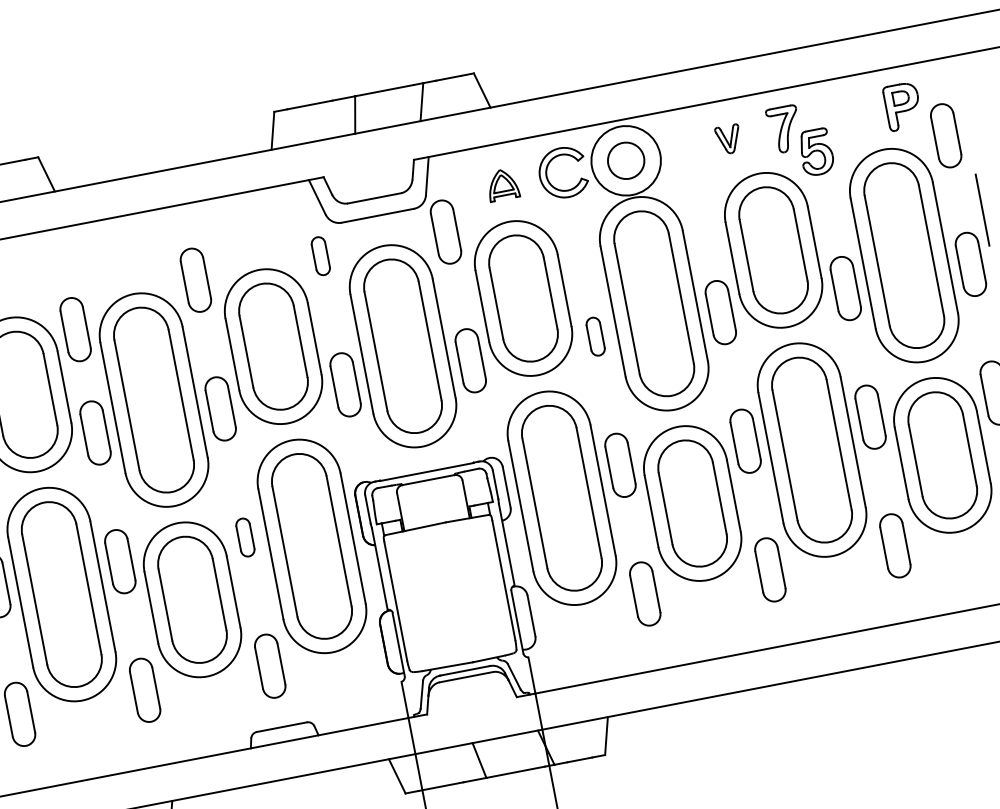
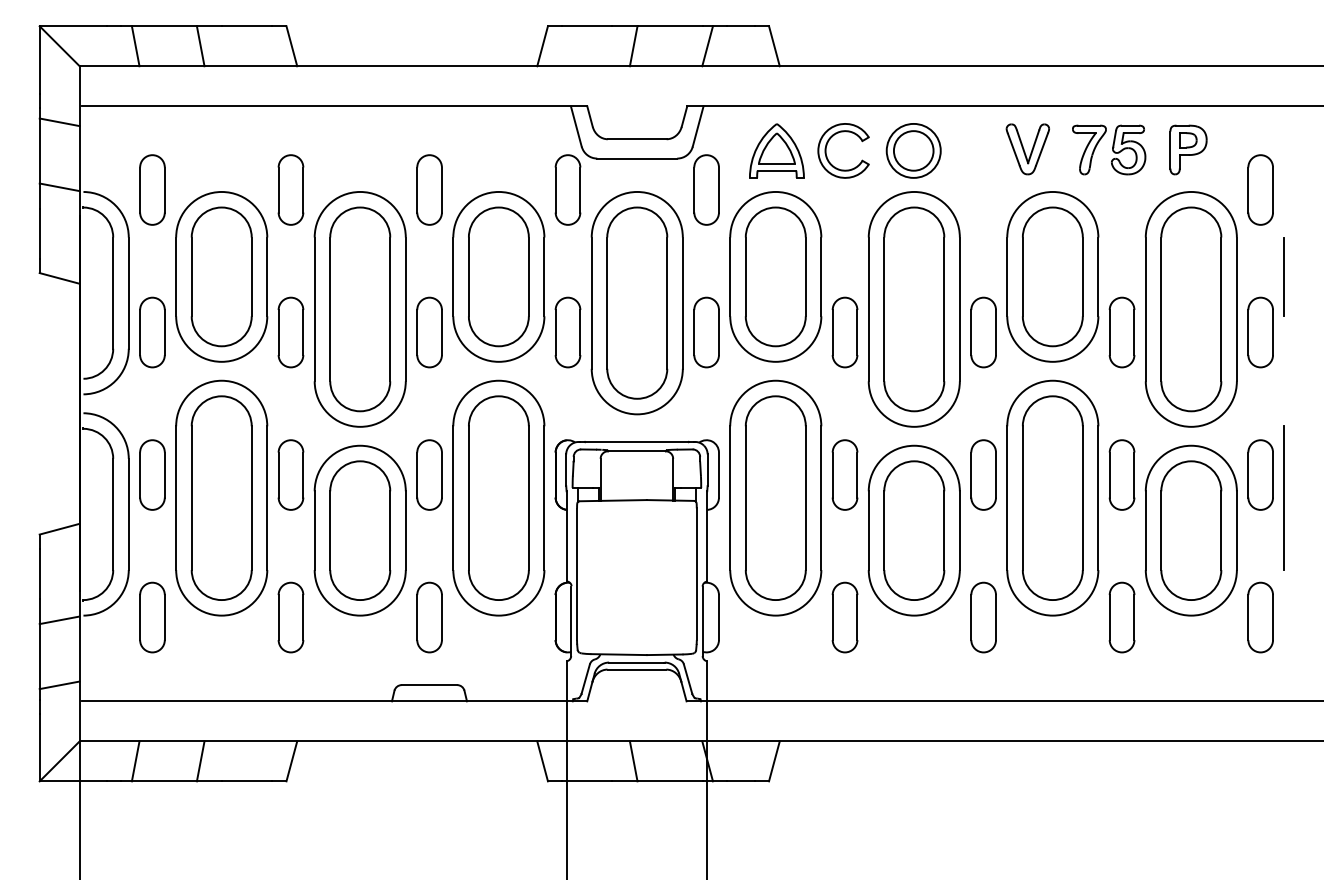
part: (902, 106) -> (1188, 149), moved
part: (728, 139) -> (1027, 149), size x1.67
part: (816, 151) -> (1128, 149), moved
circle: (625, 160) -> (913, 150), size x0.71
part: (502, 184) -> (776, 150), size x1.67
part: (320, 255) -> (567, 189), size x1.67
part: (75, 329) -> (290, 189), moved
part: (595, 336) -> (844, 332), size x1.67
part: (245, 537) -> (429, 474), size x1.67

